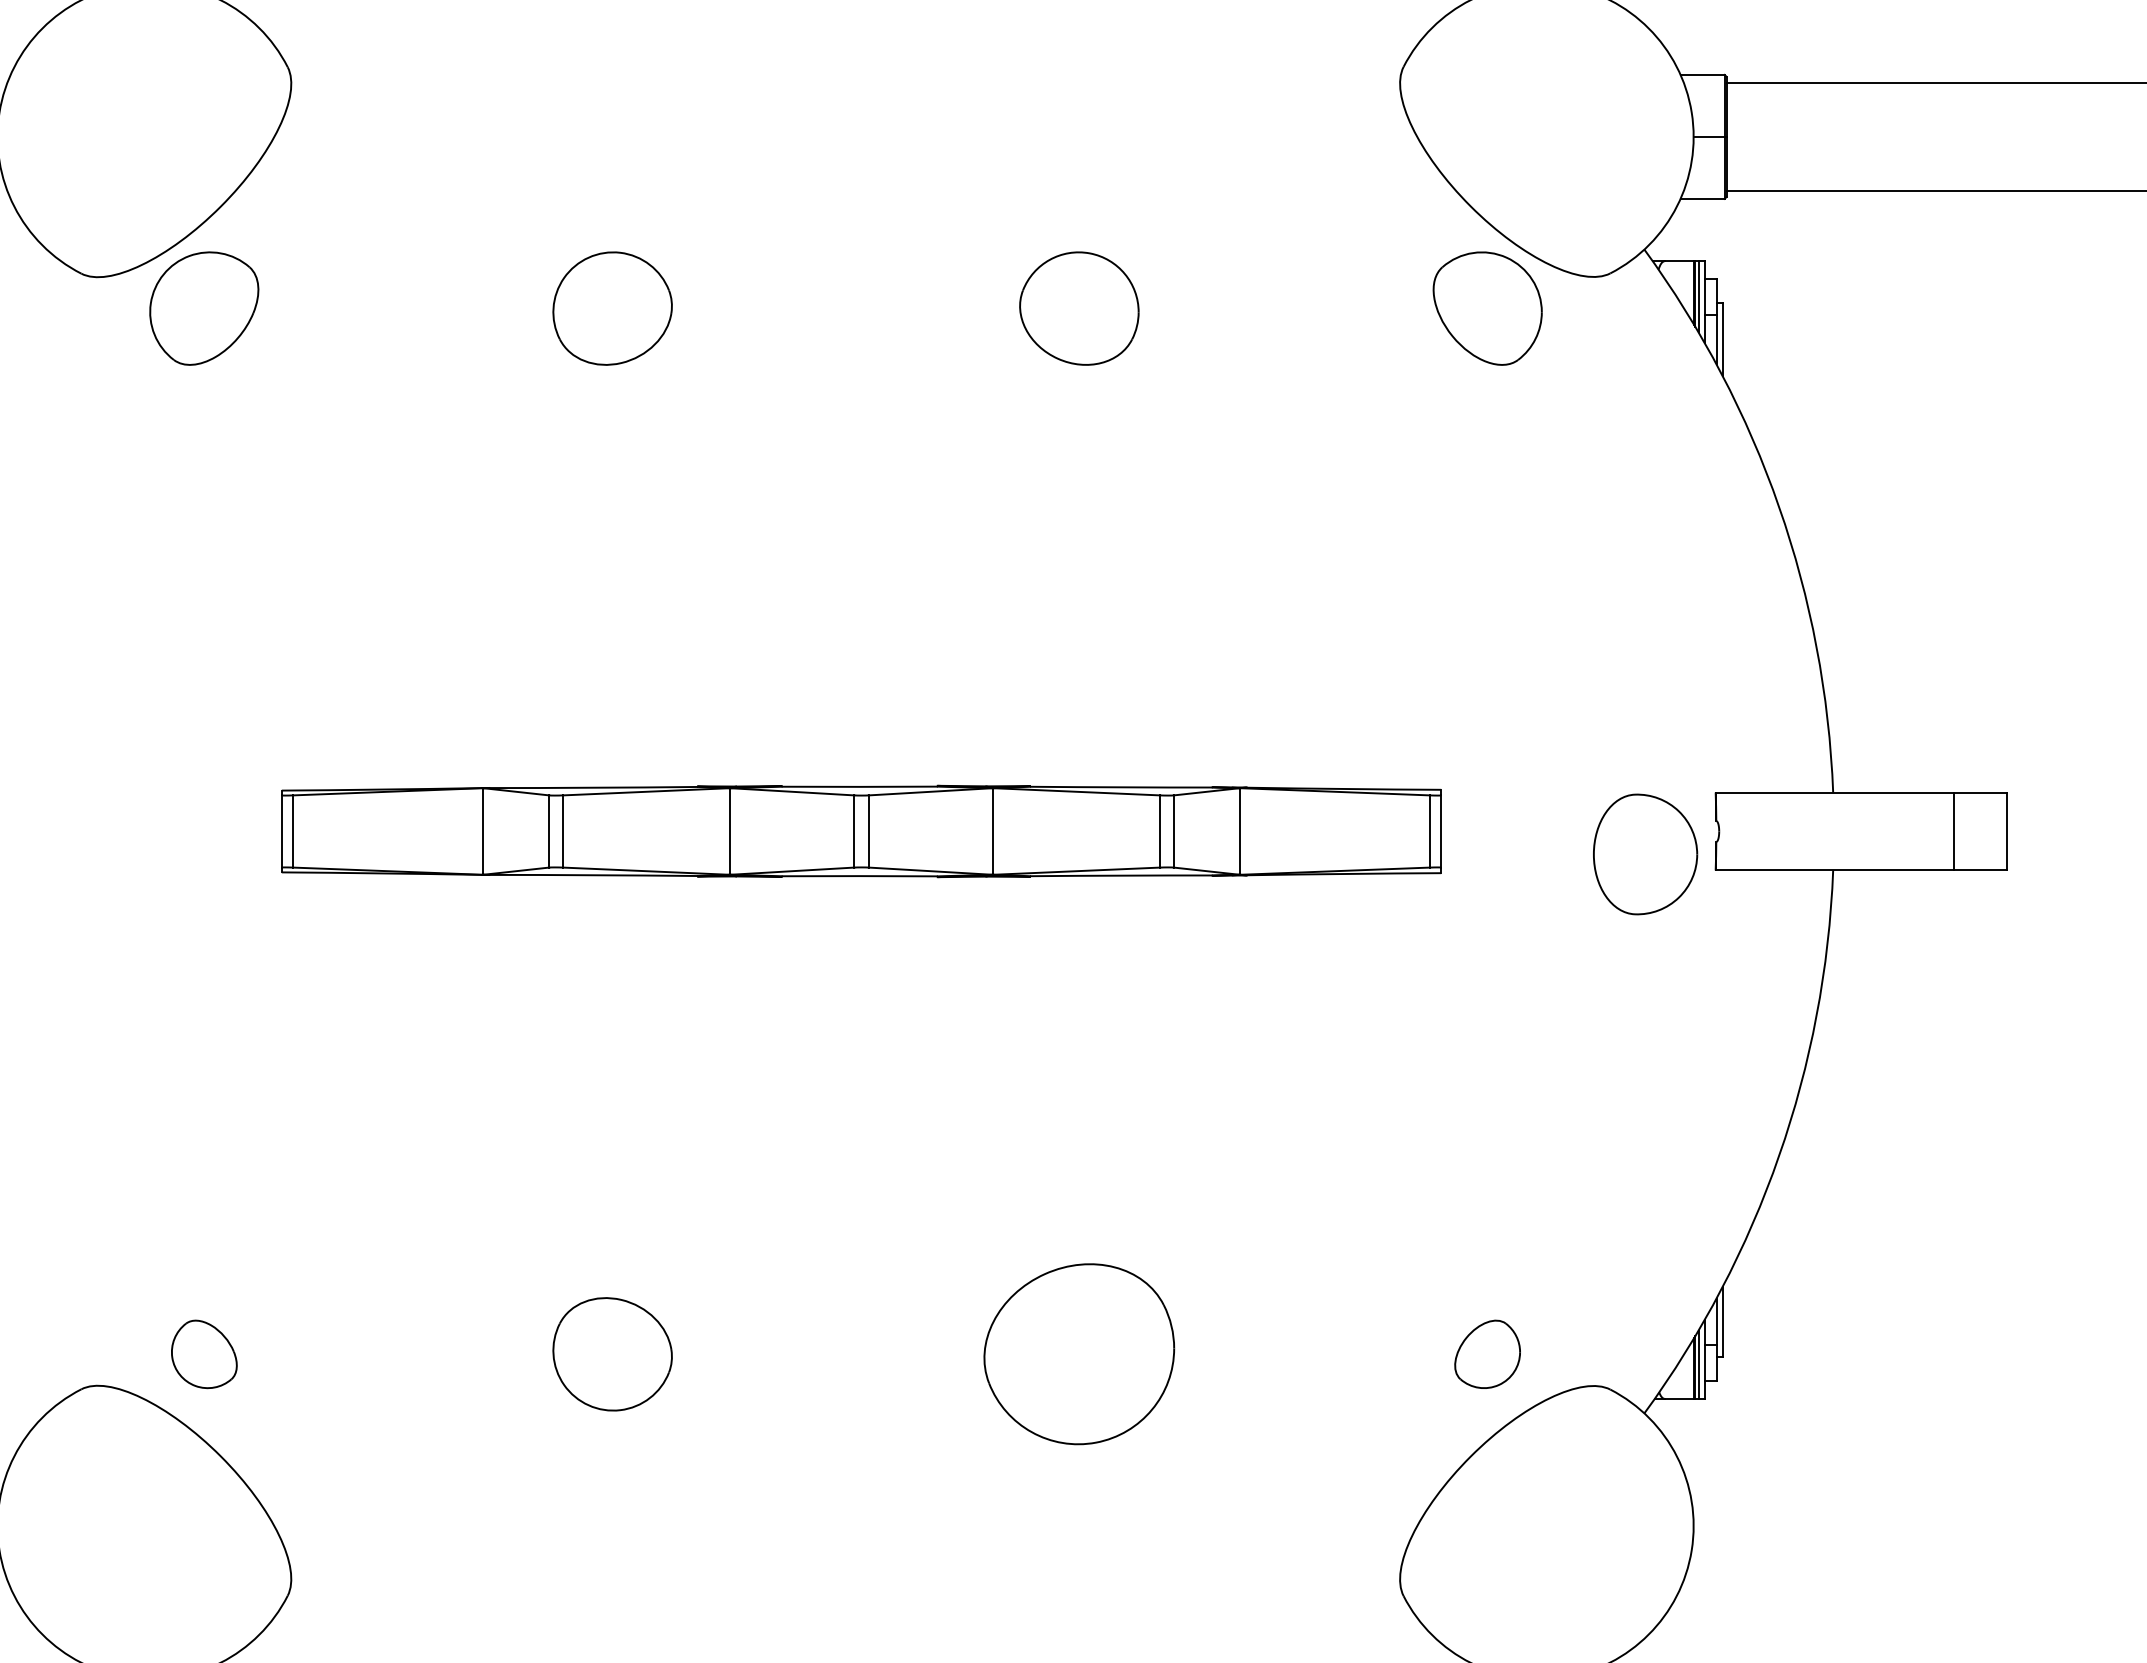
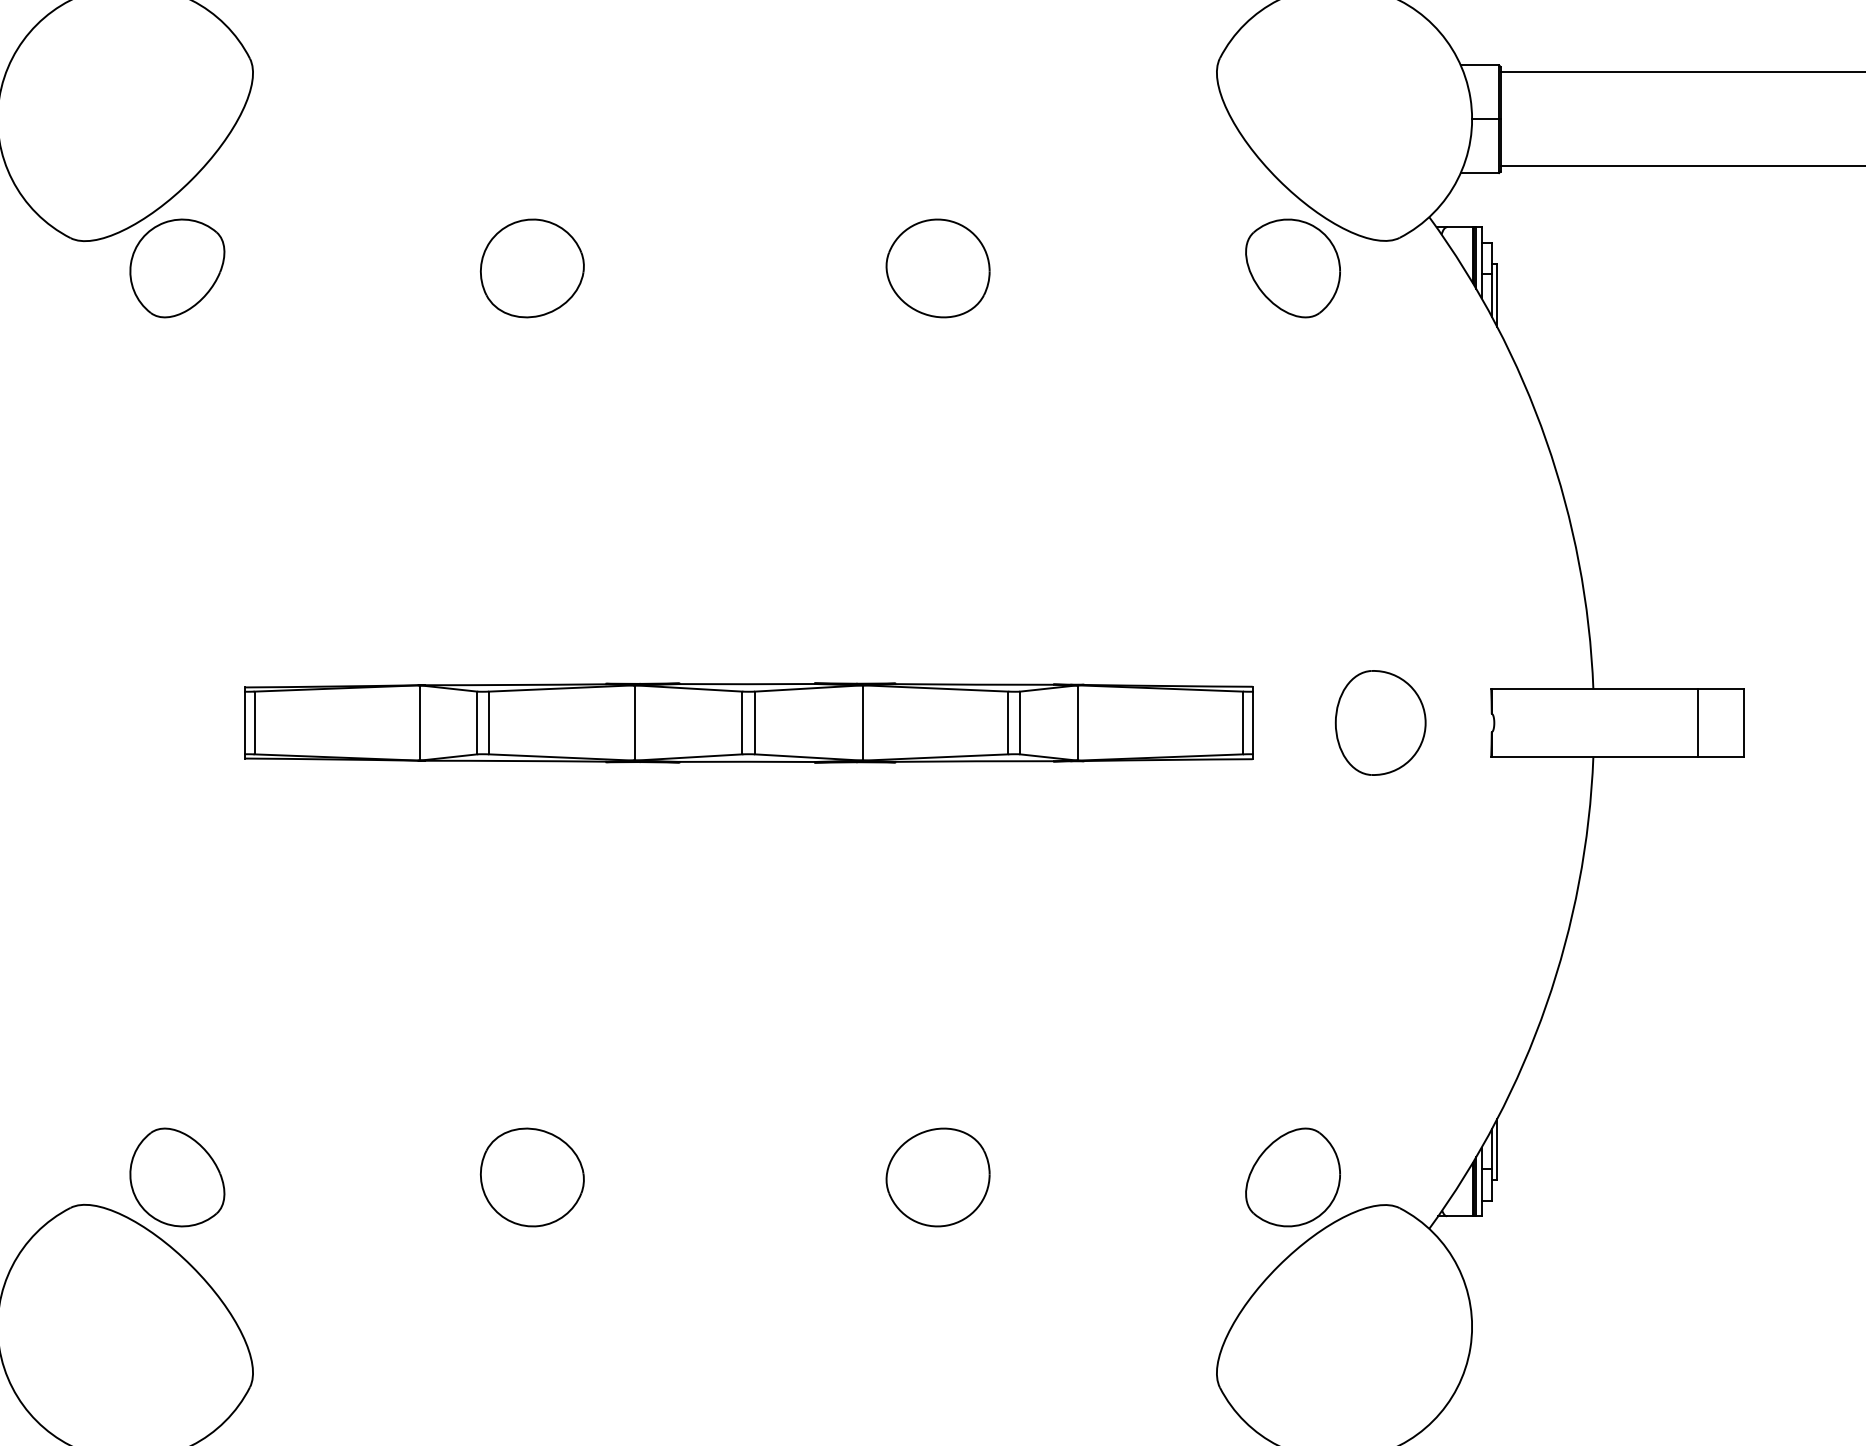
part: (1645, 854) -> (1380, 723), moved
part: (204, 1354) -> (177, 1177), size x1.67
part: (1079, 1354) -> (938, 1177), size x0.62
part: (1487, 1354) -> (1292, 1177), size x1.67

